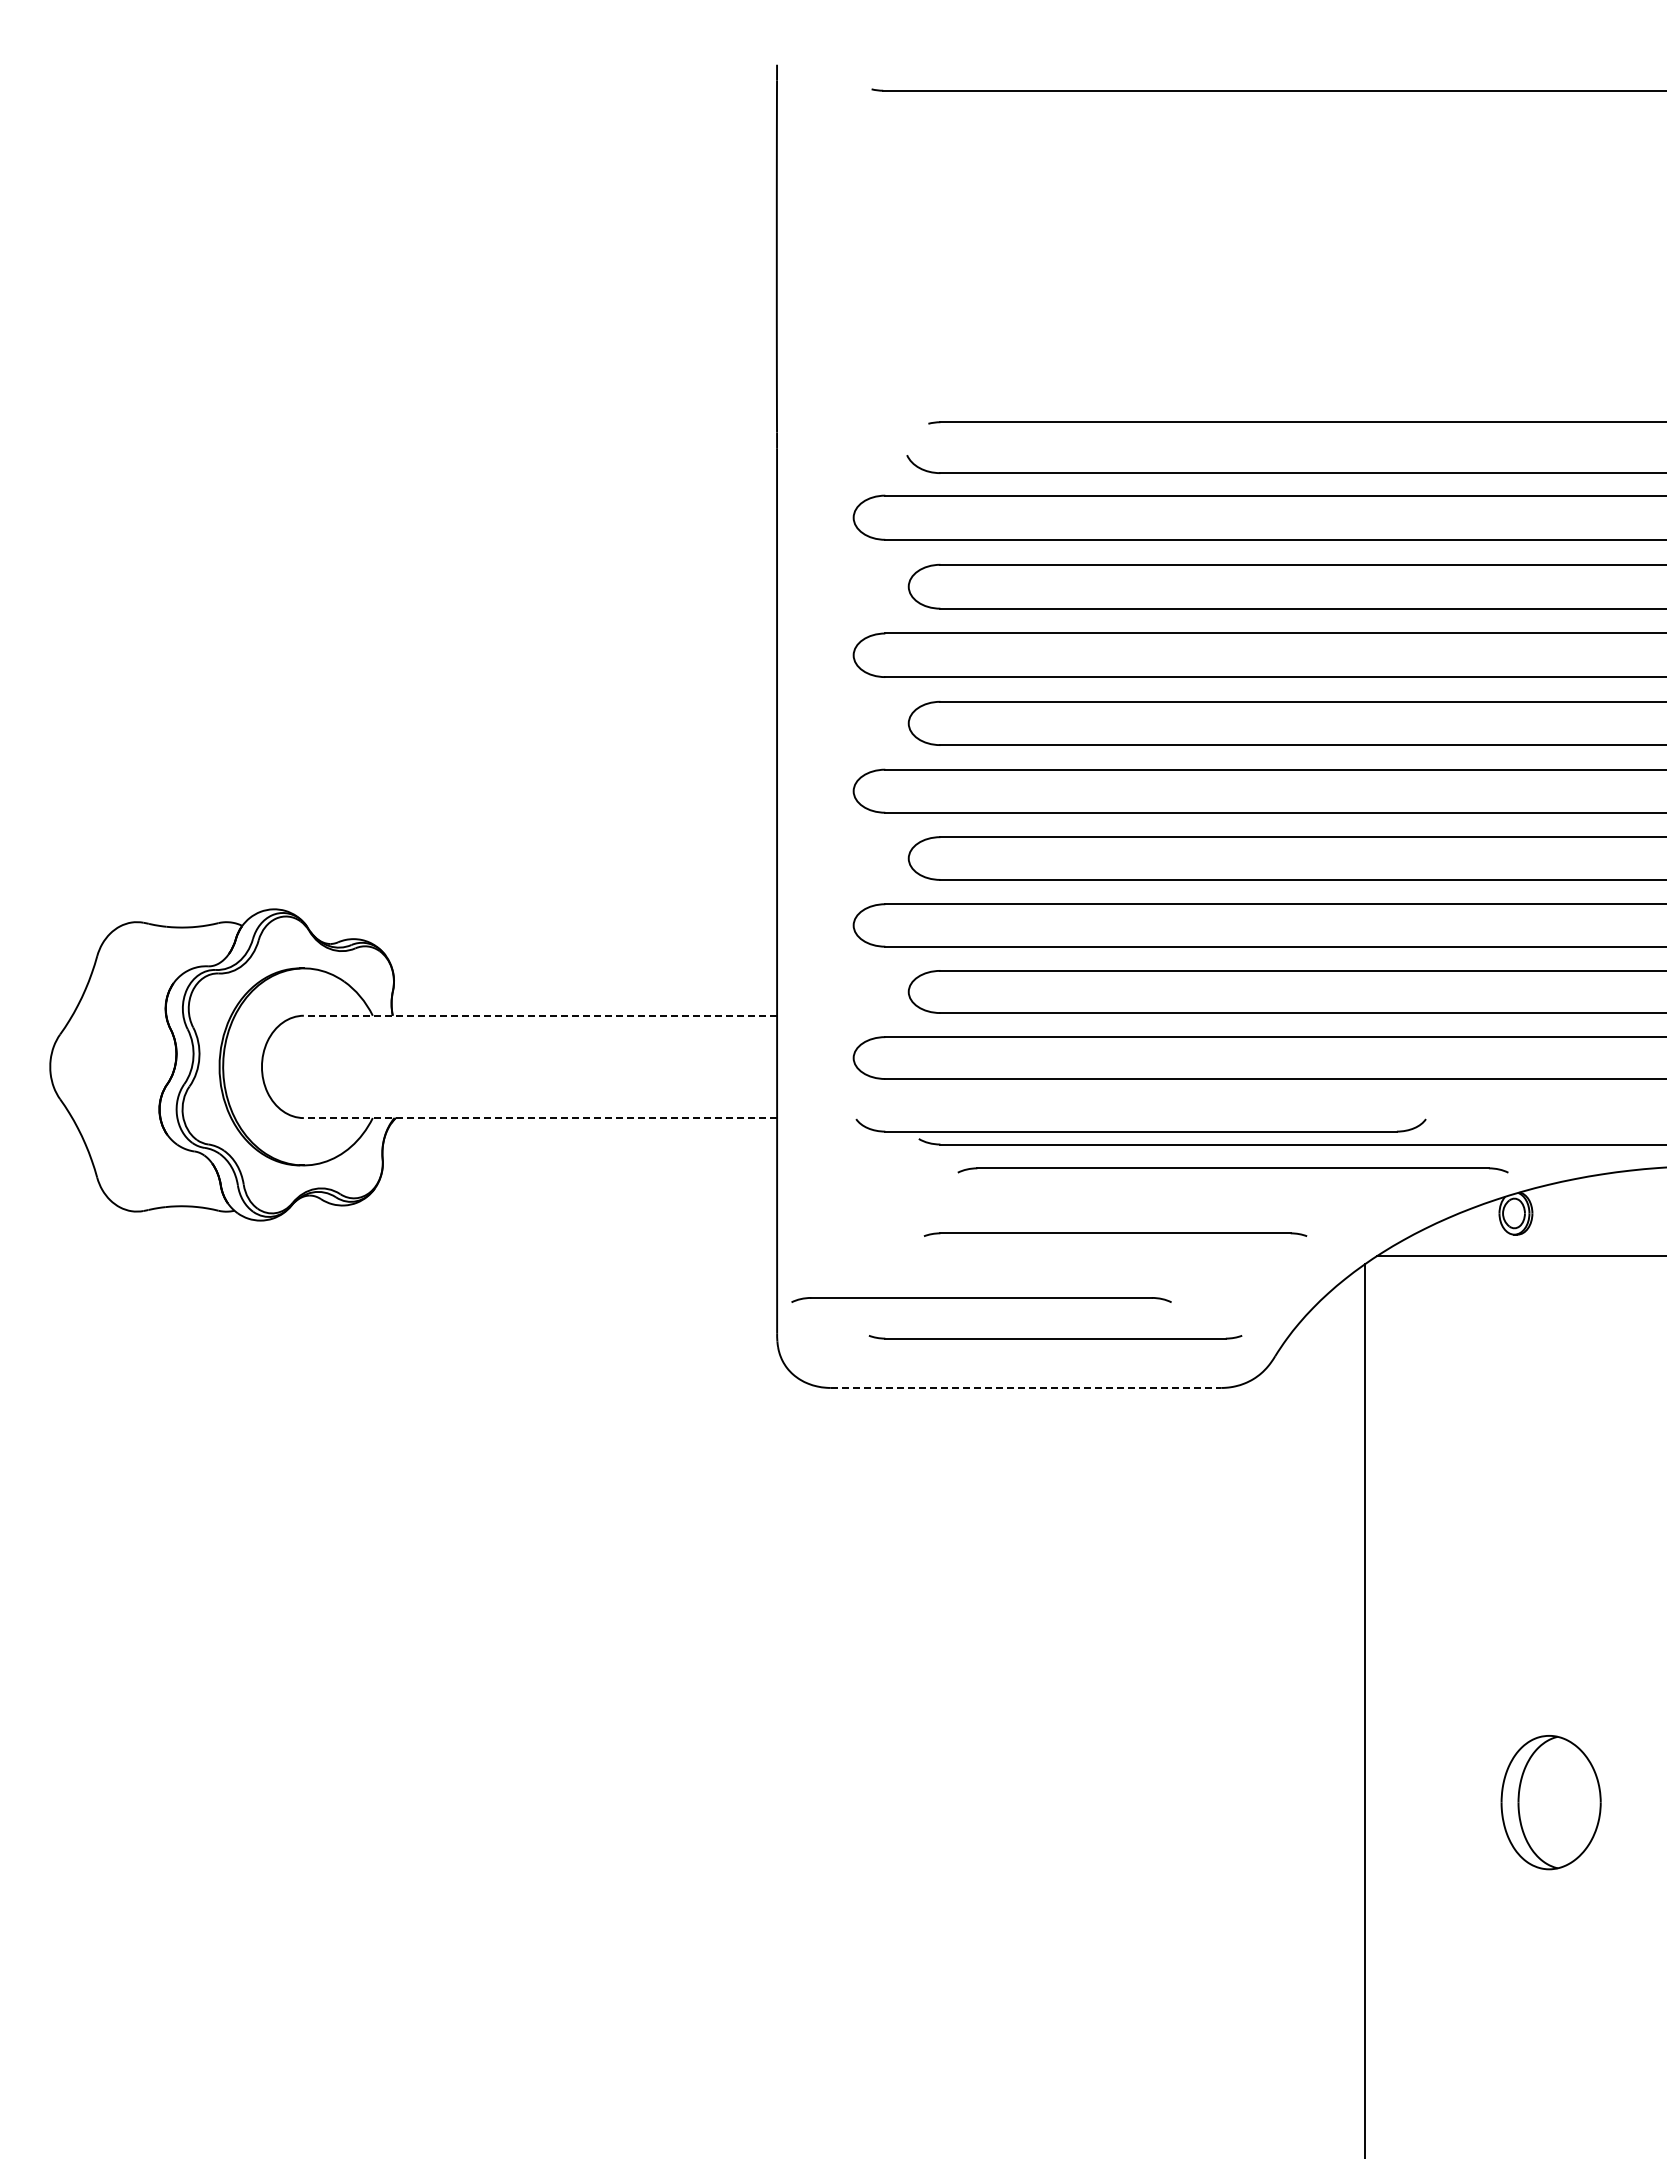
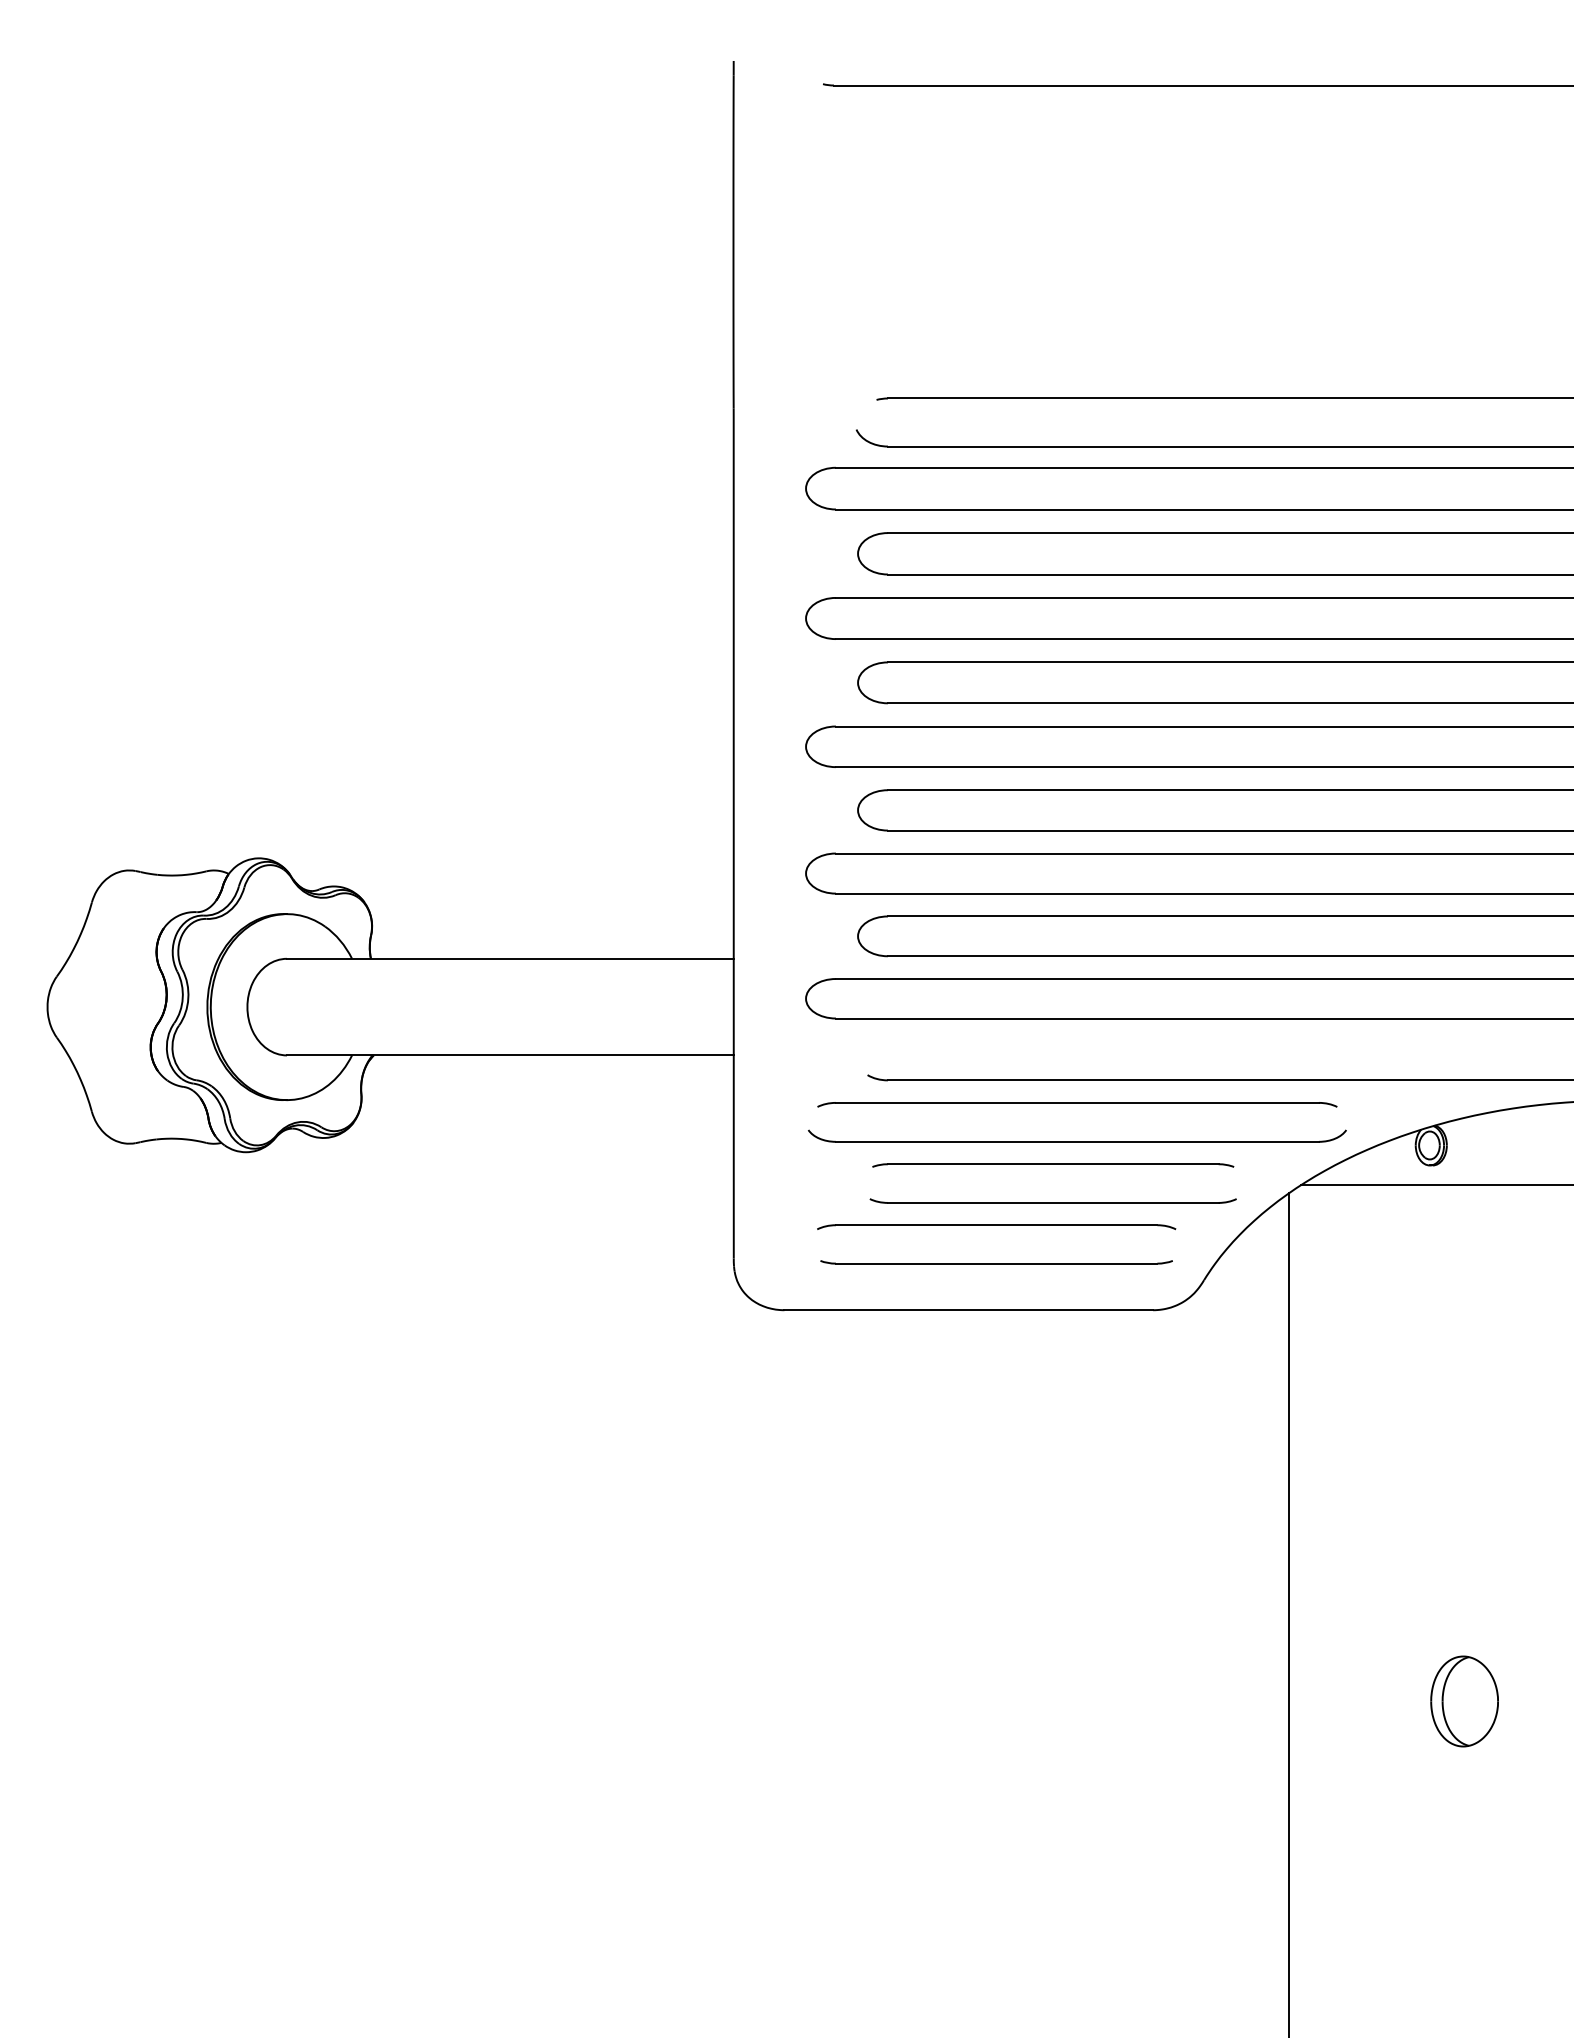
line: (540, 1015) -> (510, 958), dashed -> solid
line: (540, 1118) -> (510, 1055), dashed -> solid
part: (1140, 1125) -> (1076, 1136), moved
part: (1232, 1170) -> (1076, 1104), moved
part: (1115, 1272) -> (1053, 1201), added
part: (981, 1299) -> (996, 1226), moved
line: (1026, 1387) -> (969, 1309), dashed -> solid
part: (1551, 1801) -> (1464, 1700), size x0.71

